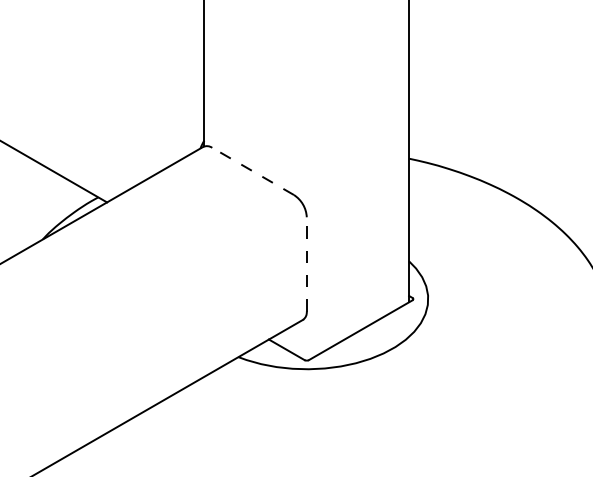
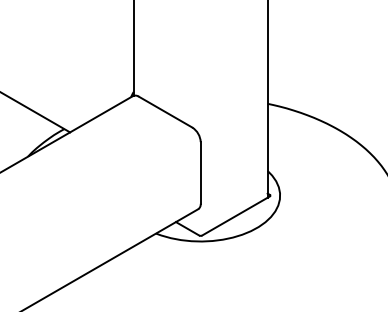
line: (252, 171) -> (165, 112), dashed -> solid
line: (306, 263) -> (200, 172), dashed -> solid

